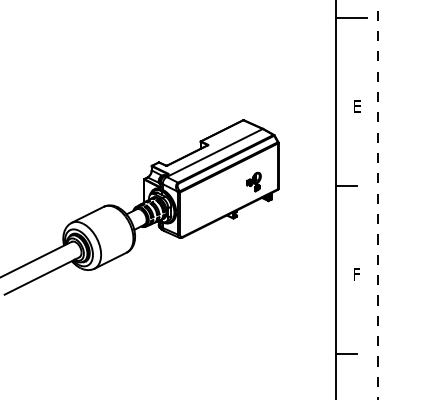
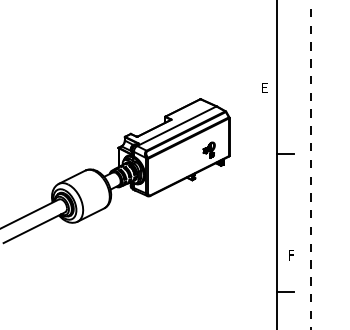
line: (351, 18) -> (289, 15), removed
text: (357, 106) -> (264, 87), moved
text: (356, 274) -> (291, 255), moved

